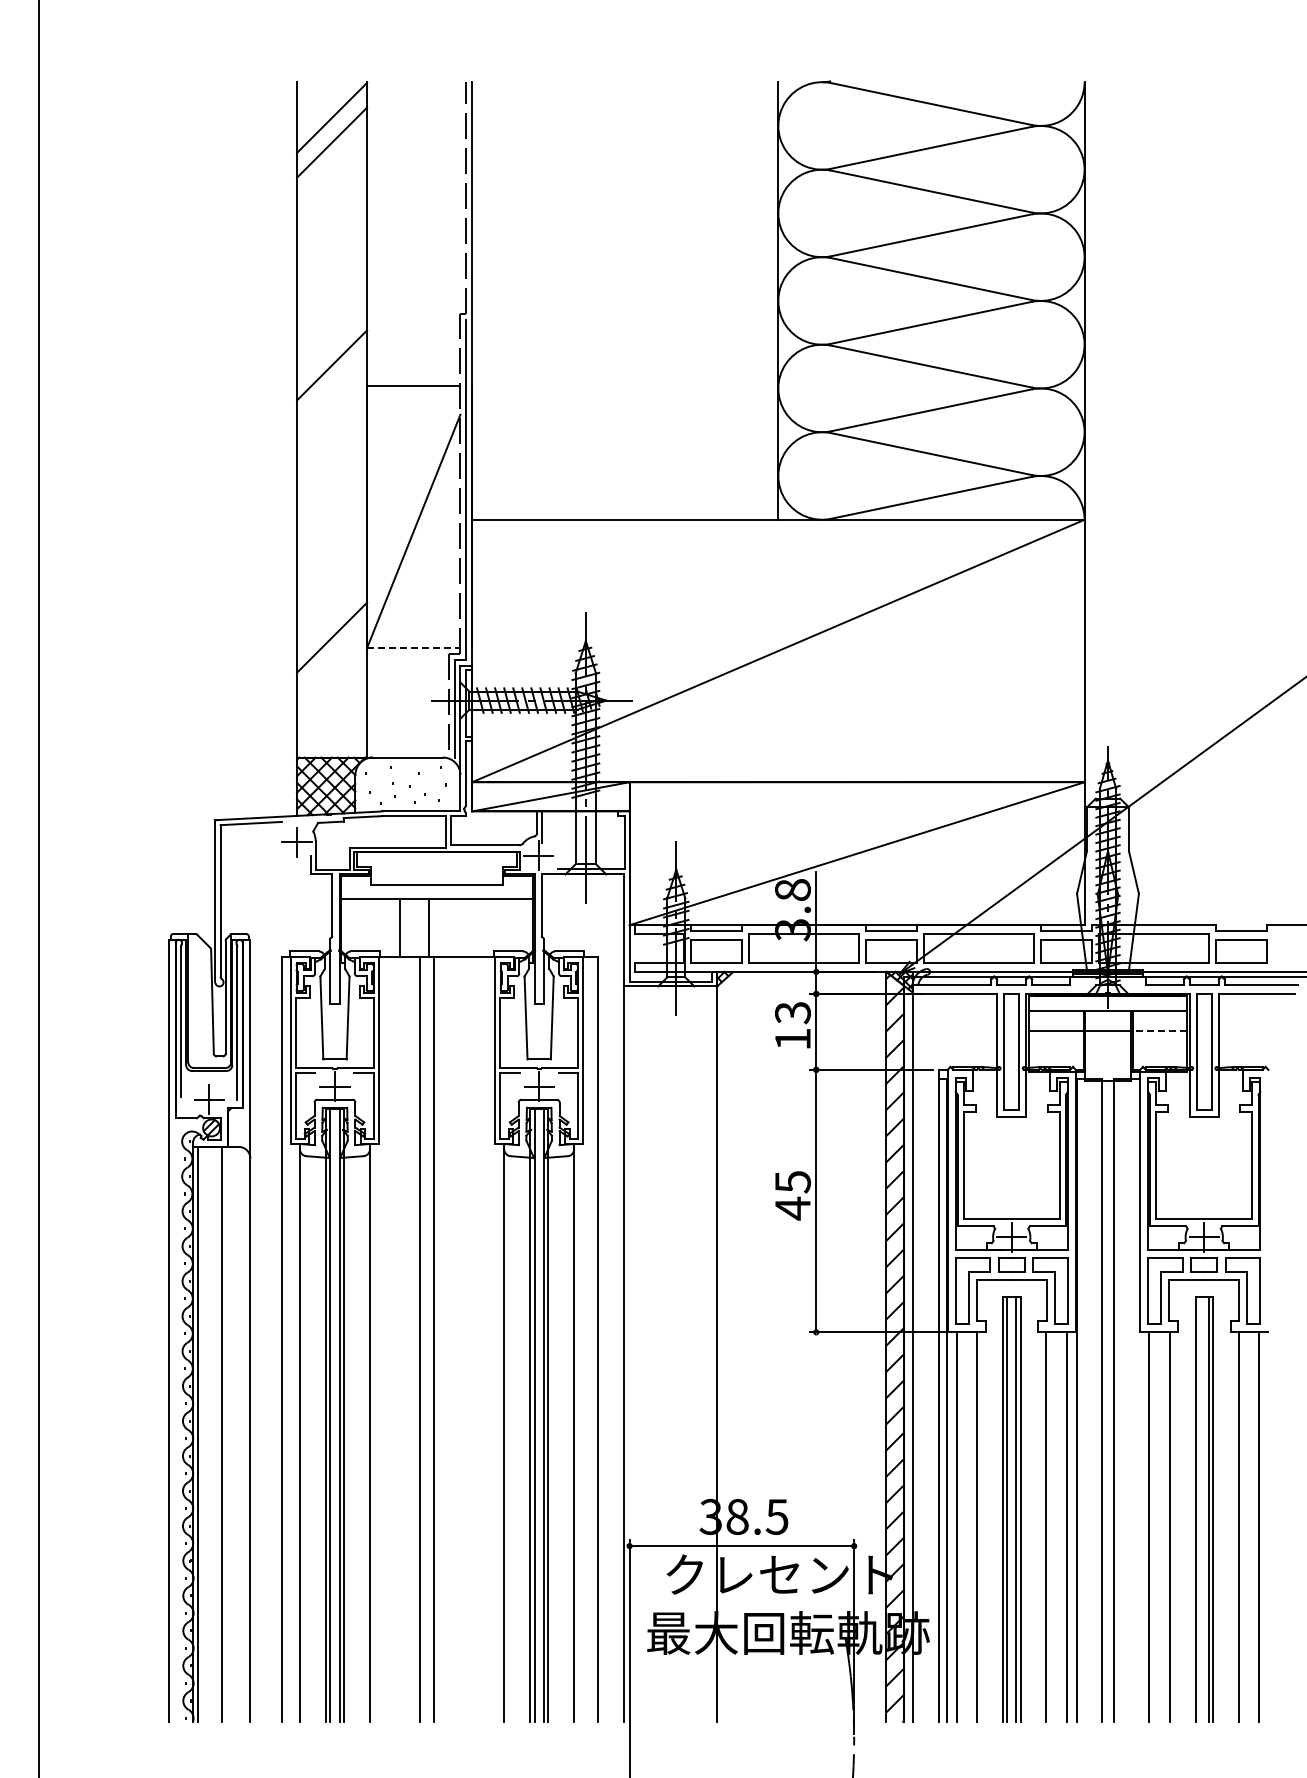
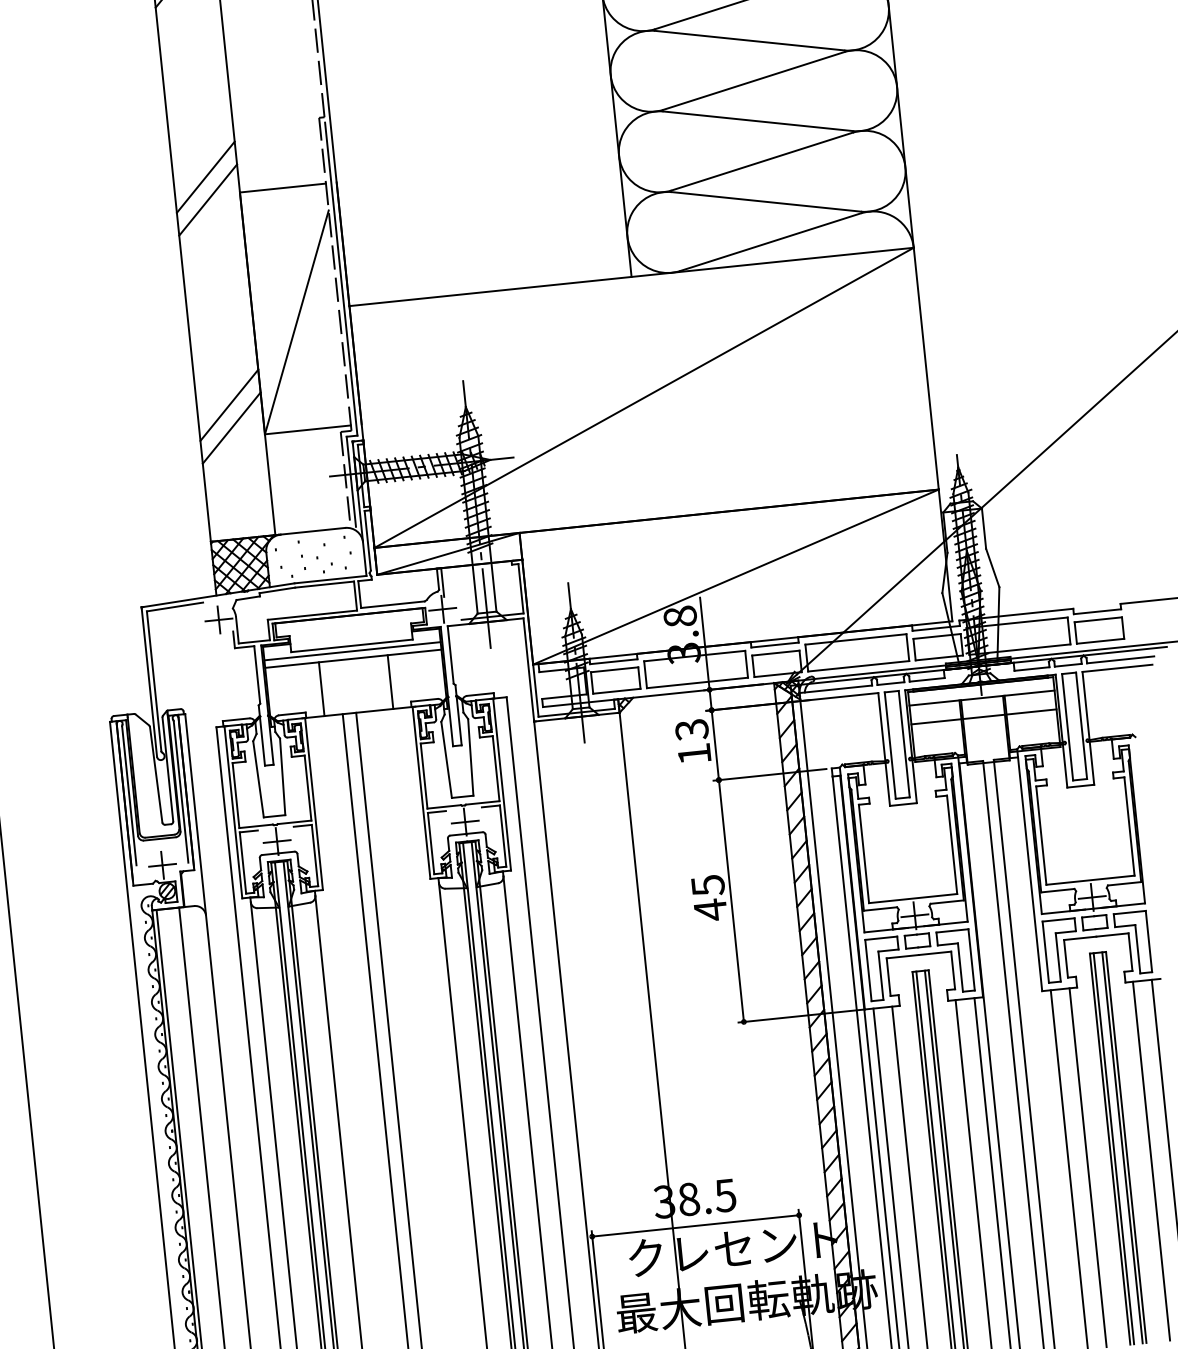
line: (332, 390) -> (208, 200), added
line: (332, 612) -> (229, 404), added
line: (413, 648) -> (307, 430), dashed -> solid
line: (436, 890) -> (351, 651), added
line: (429, 927) -> (390, 681), moved
line: (1159, 1031) -> (1031, 712), dashed -> solid
line: (1199, 1509) -> (1113, 1148), added

